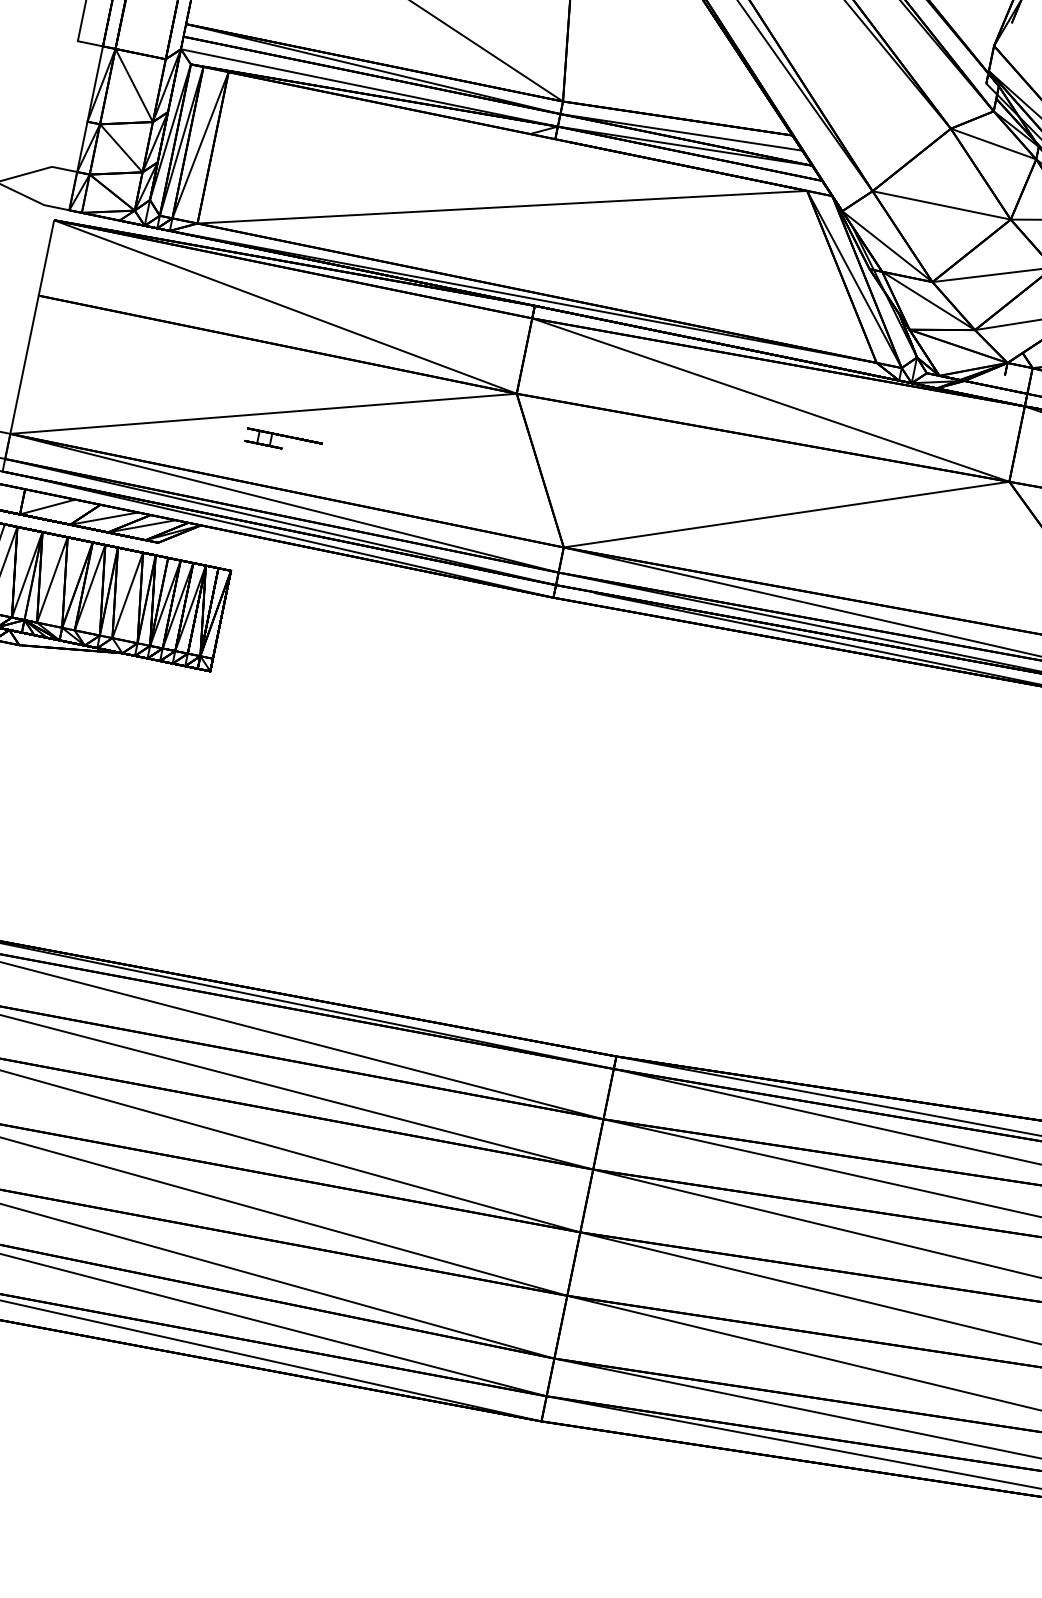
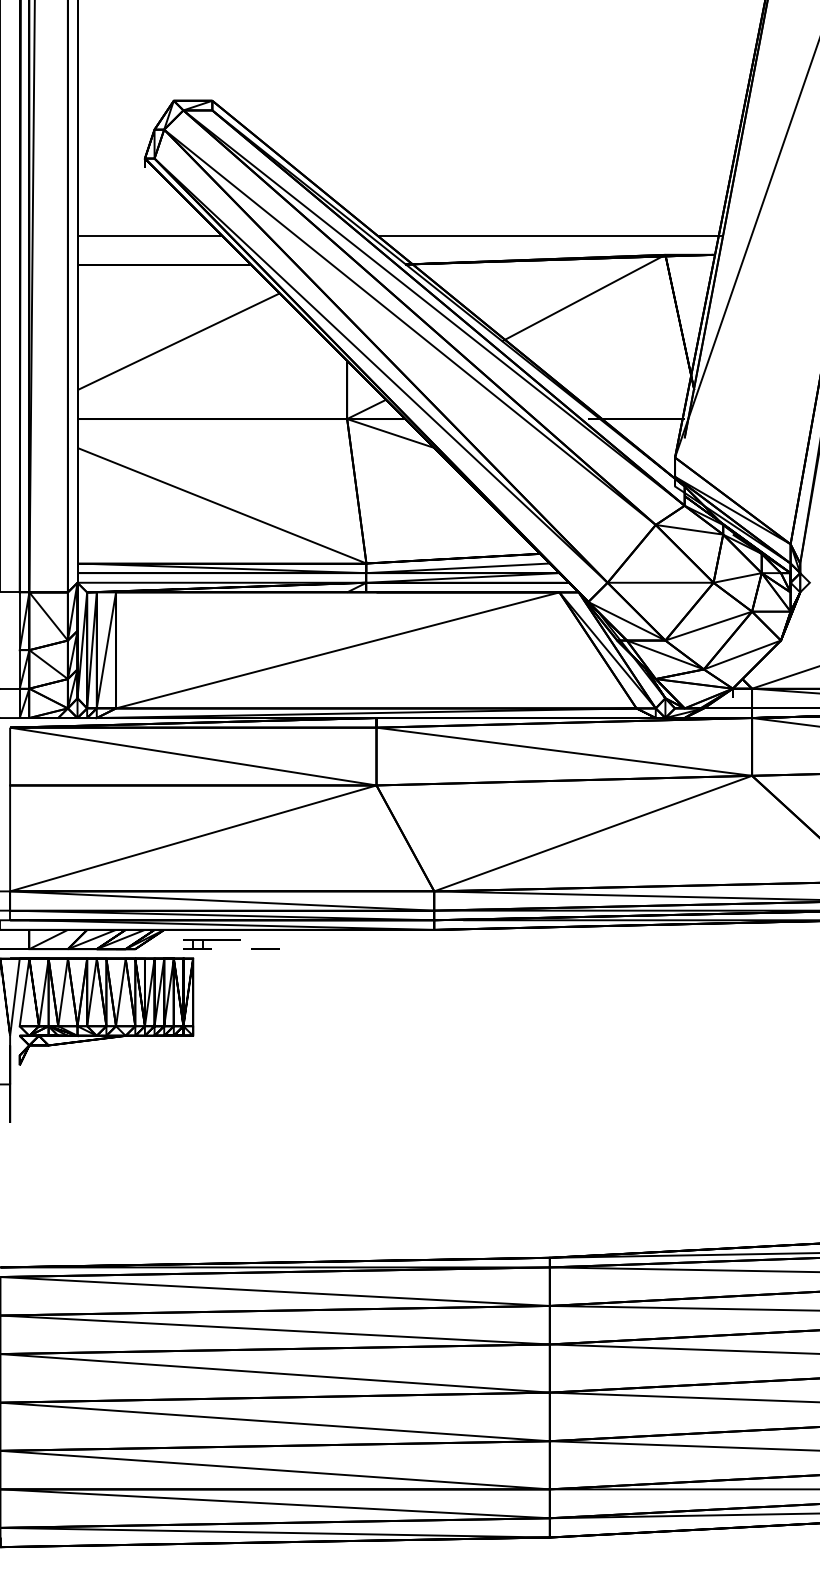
part: (282, 442) -> (211, 944), moved
line: (328, 576) -> (265, 948), added

